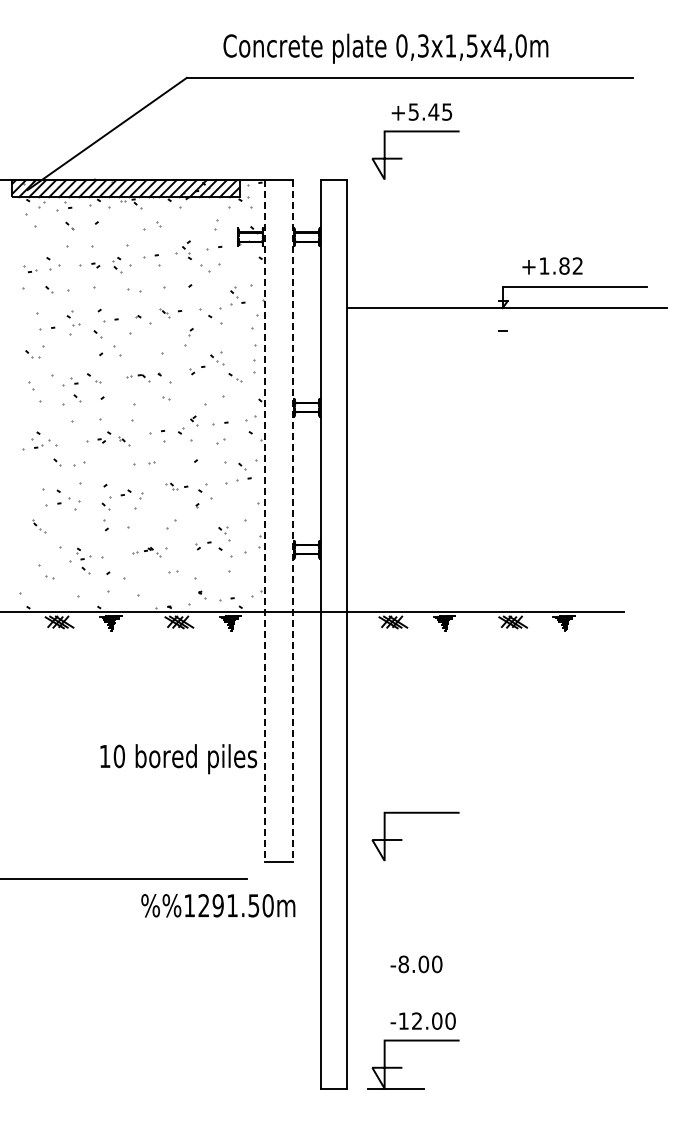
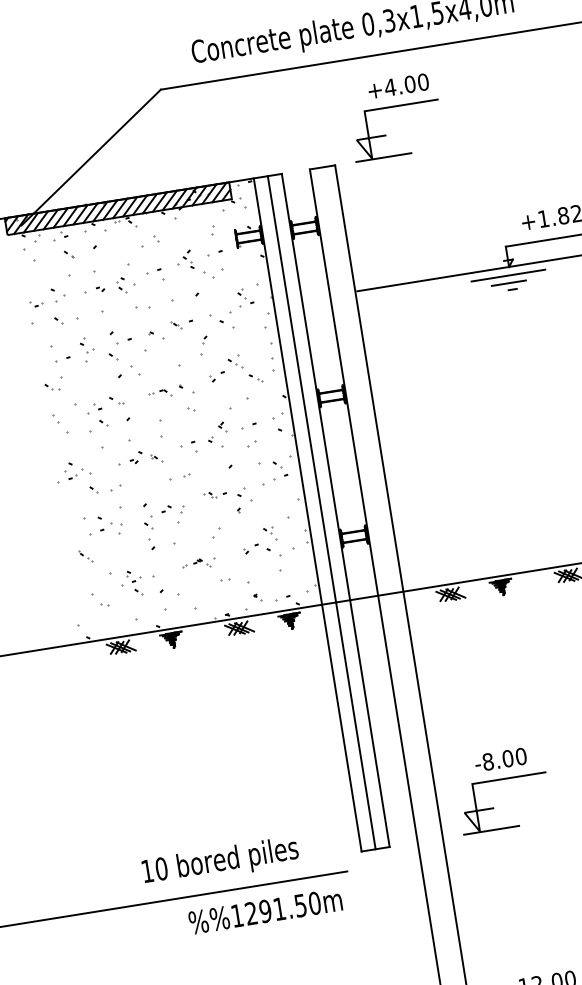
text: (430, 111) -> (406, 84), +5.45 -> +4.00
line: (396, 180) -> (384, 157), added
line: (500, 316) -> (508, 275), added
line: (499, 324) -> (508, 283), added
line: (278, 520) -> (321, 512), added
line: (264, 521) -> (307, 515), dashed -> solid
line: (293, 521) -> (336, 510), dashed -> solid
text: (178, 759) -> (220, 862), moved
line: (396, 861) -> (491, 830), added
text: (218, 905) -> (265, 911), moved
text: (416, 964) -> (500, 759), moved

